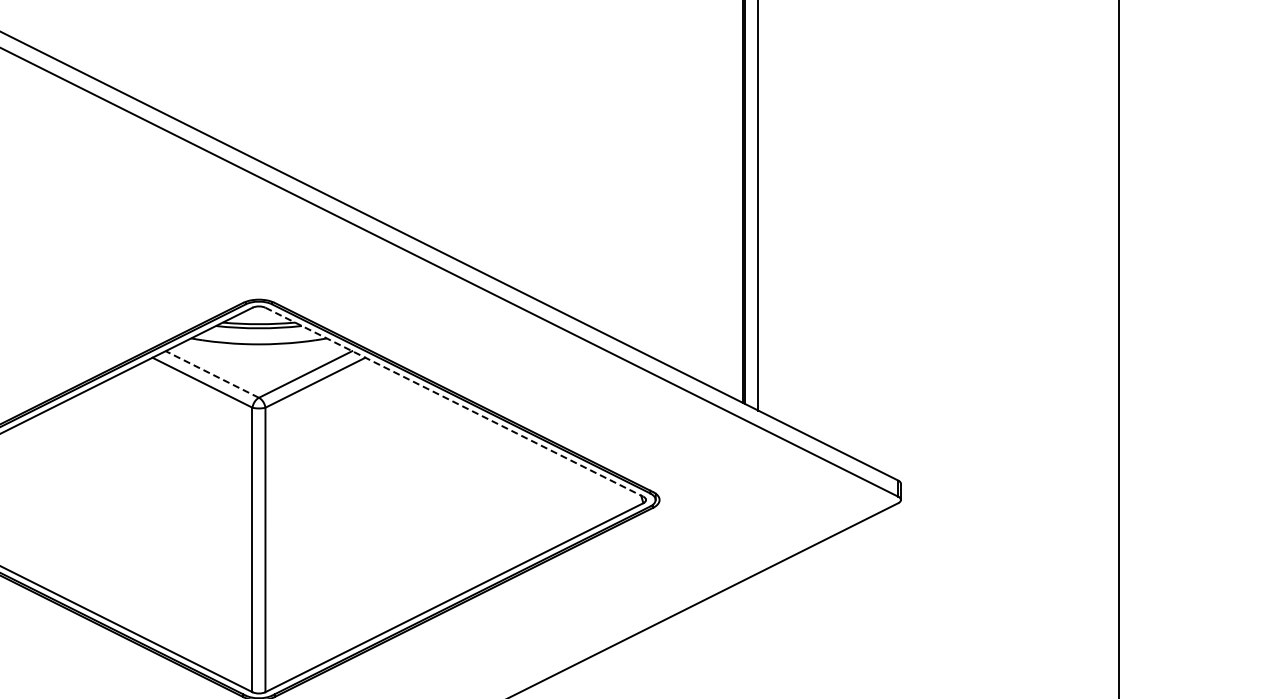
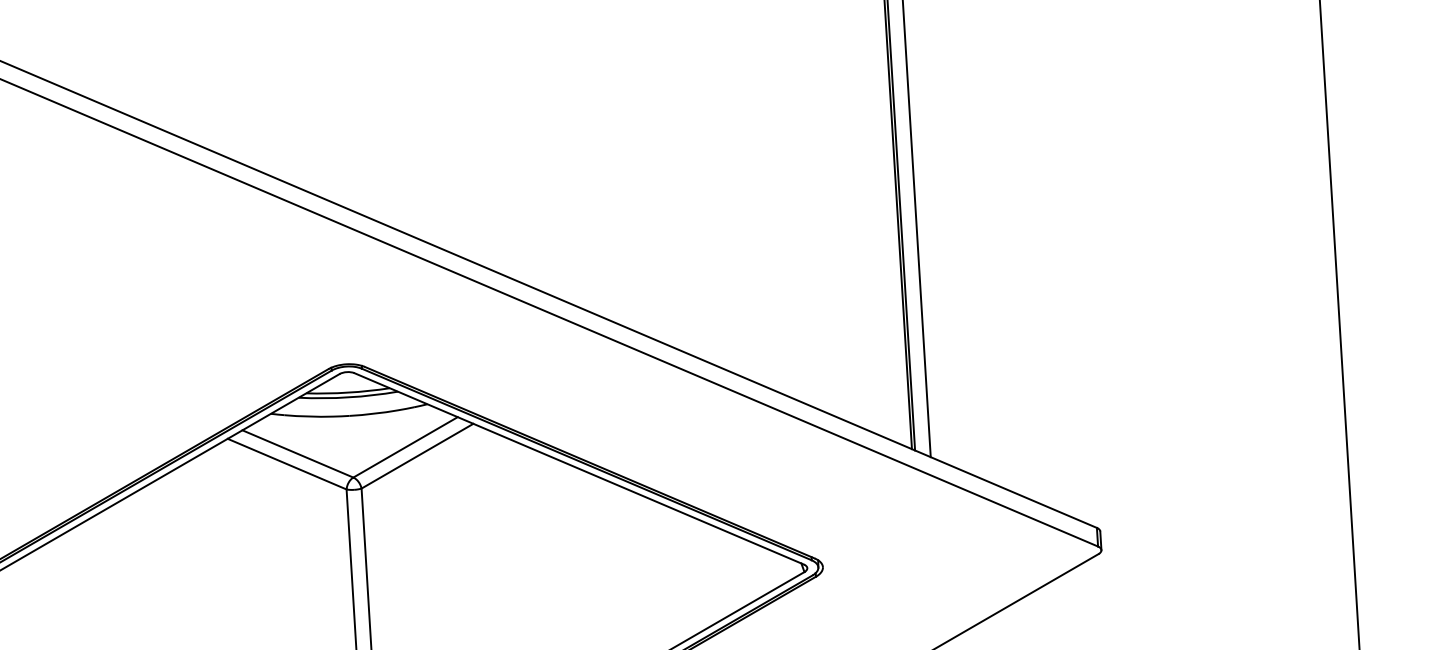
line: (211, 374) -> (296, 454), dashed -> solid
line: (454, 402) -> (579, 469), dashed -> solid

